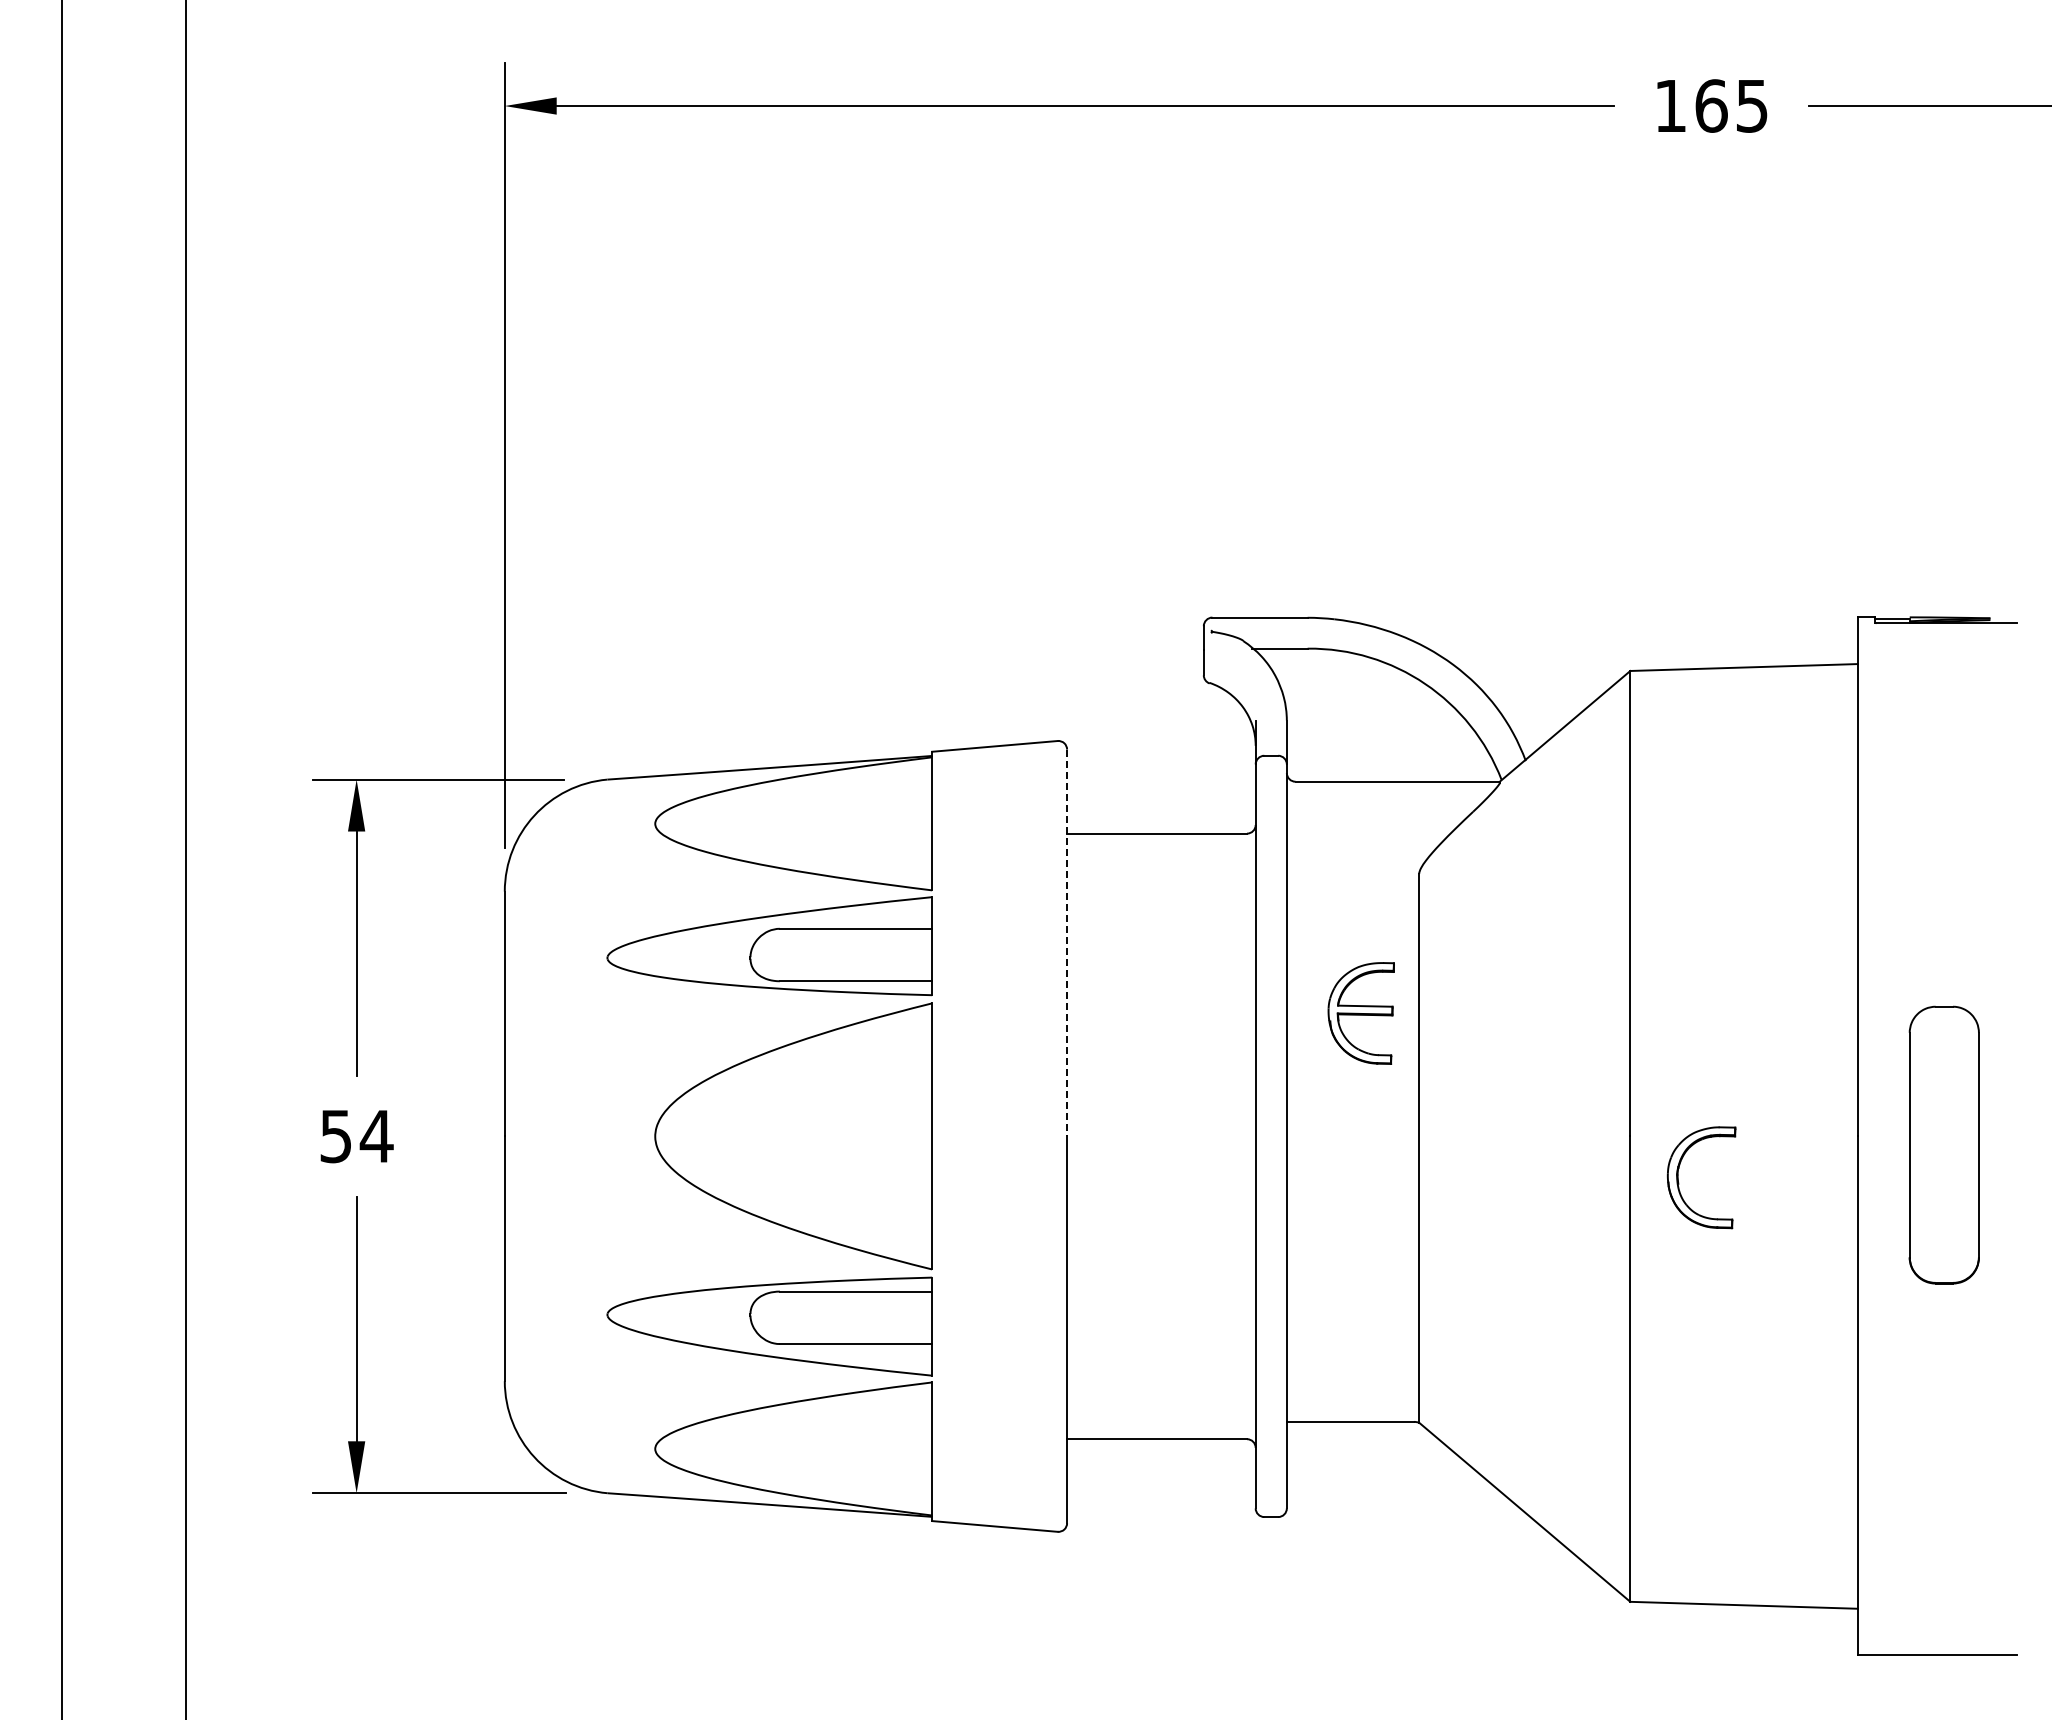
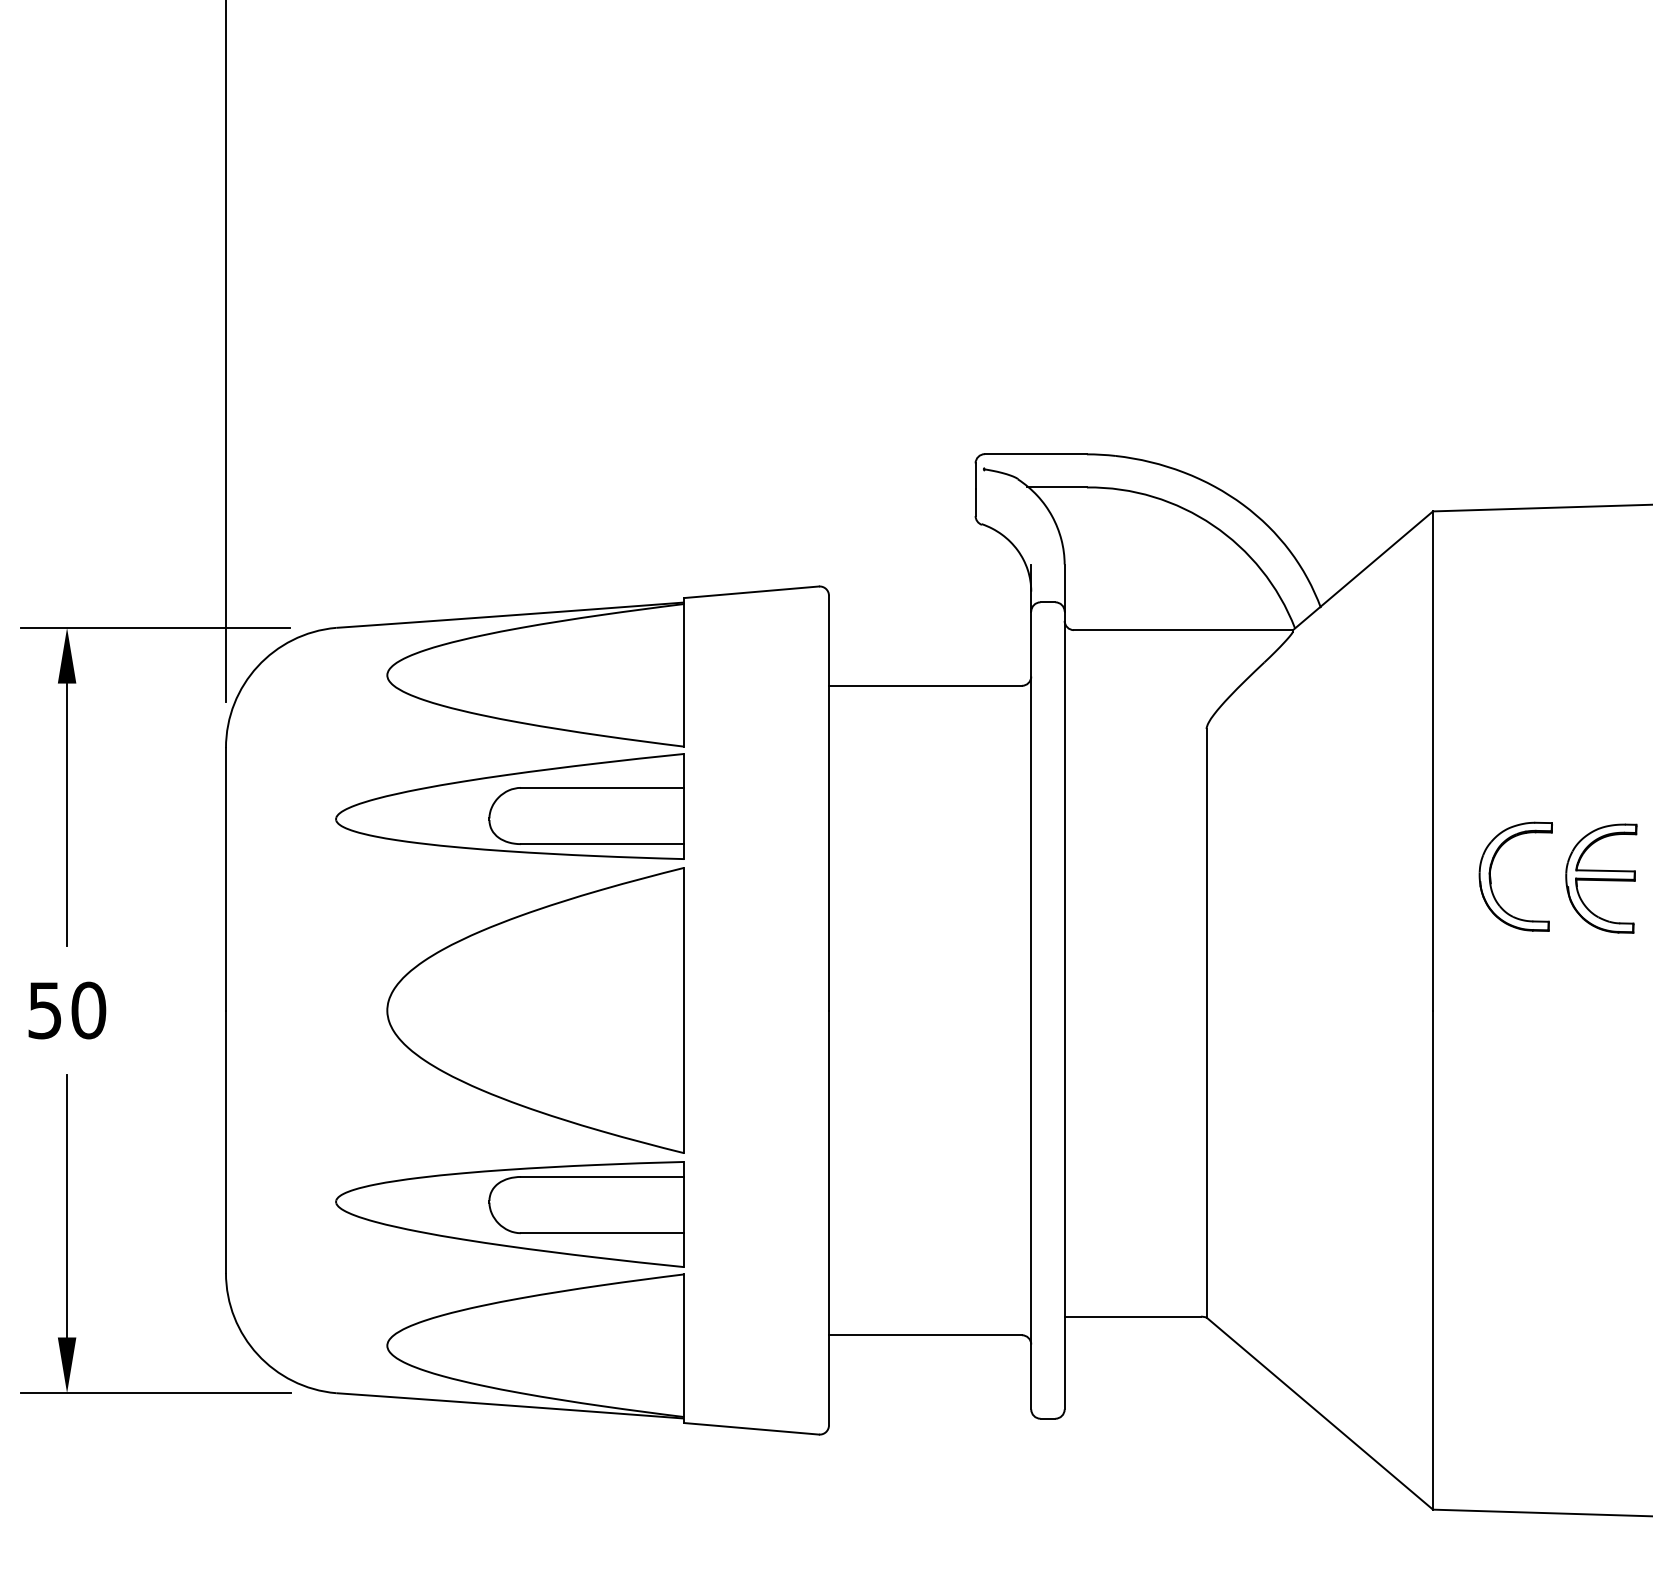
line: (1067, 943) -> (829, 803), dashed -> solid
part: (1360, 1013) -> (1600, 878), moved
text: (376, 1136) -> (88, 1010), 54 -> 50
part: (1679, 1182) -> (1492, 881), moved

